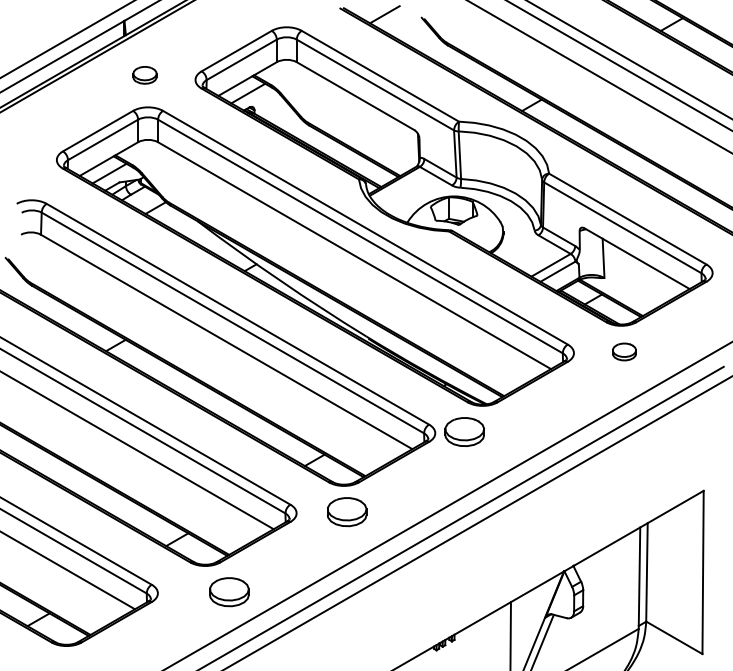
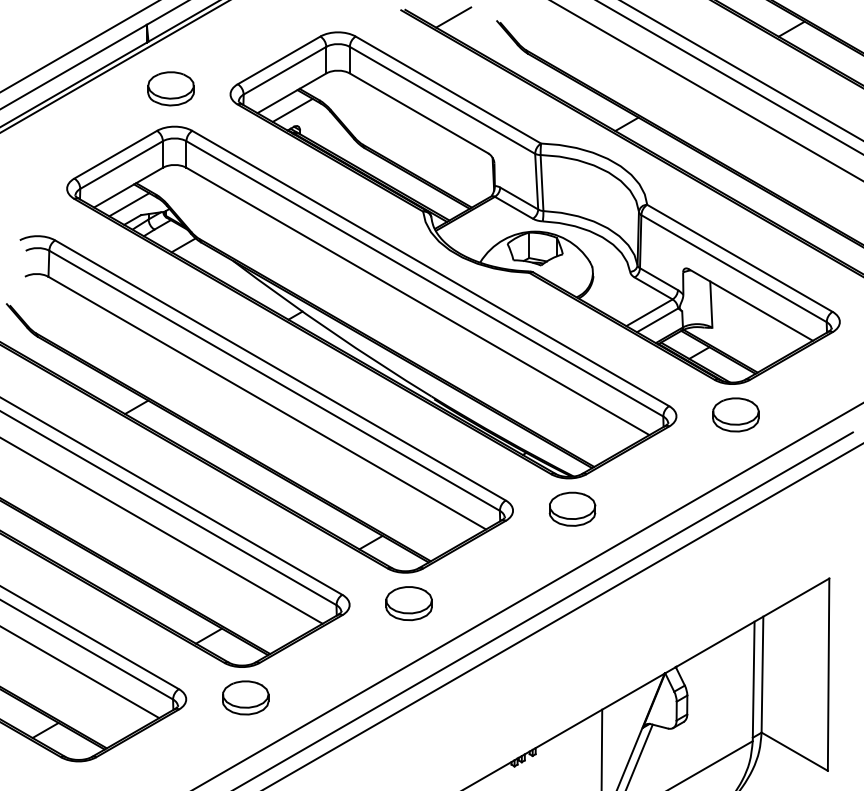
part: (144, 75) -> (170, 89), size x1.67
part: (624, 351) -> (736, 414), size x1.67
part: (464, 431) -> (572, 508), moved
part: (229, 592) -> (245, 698), moved

